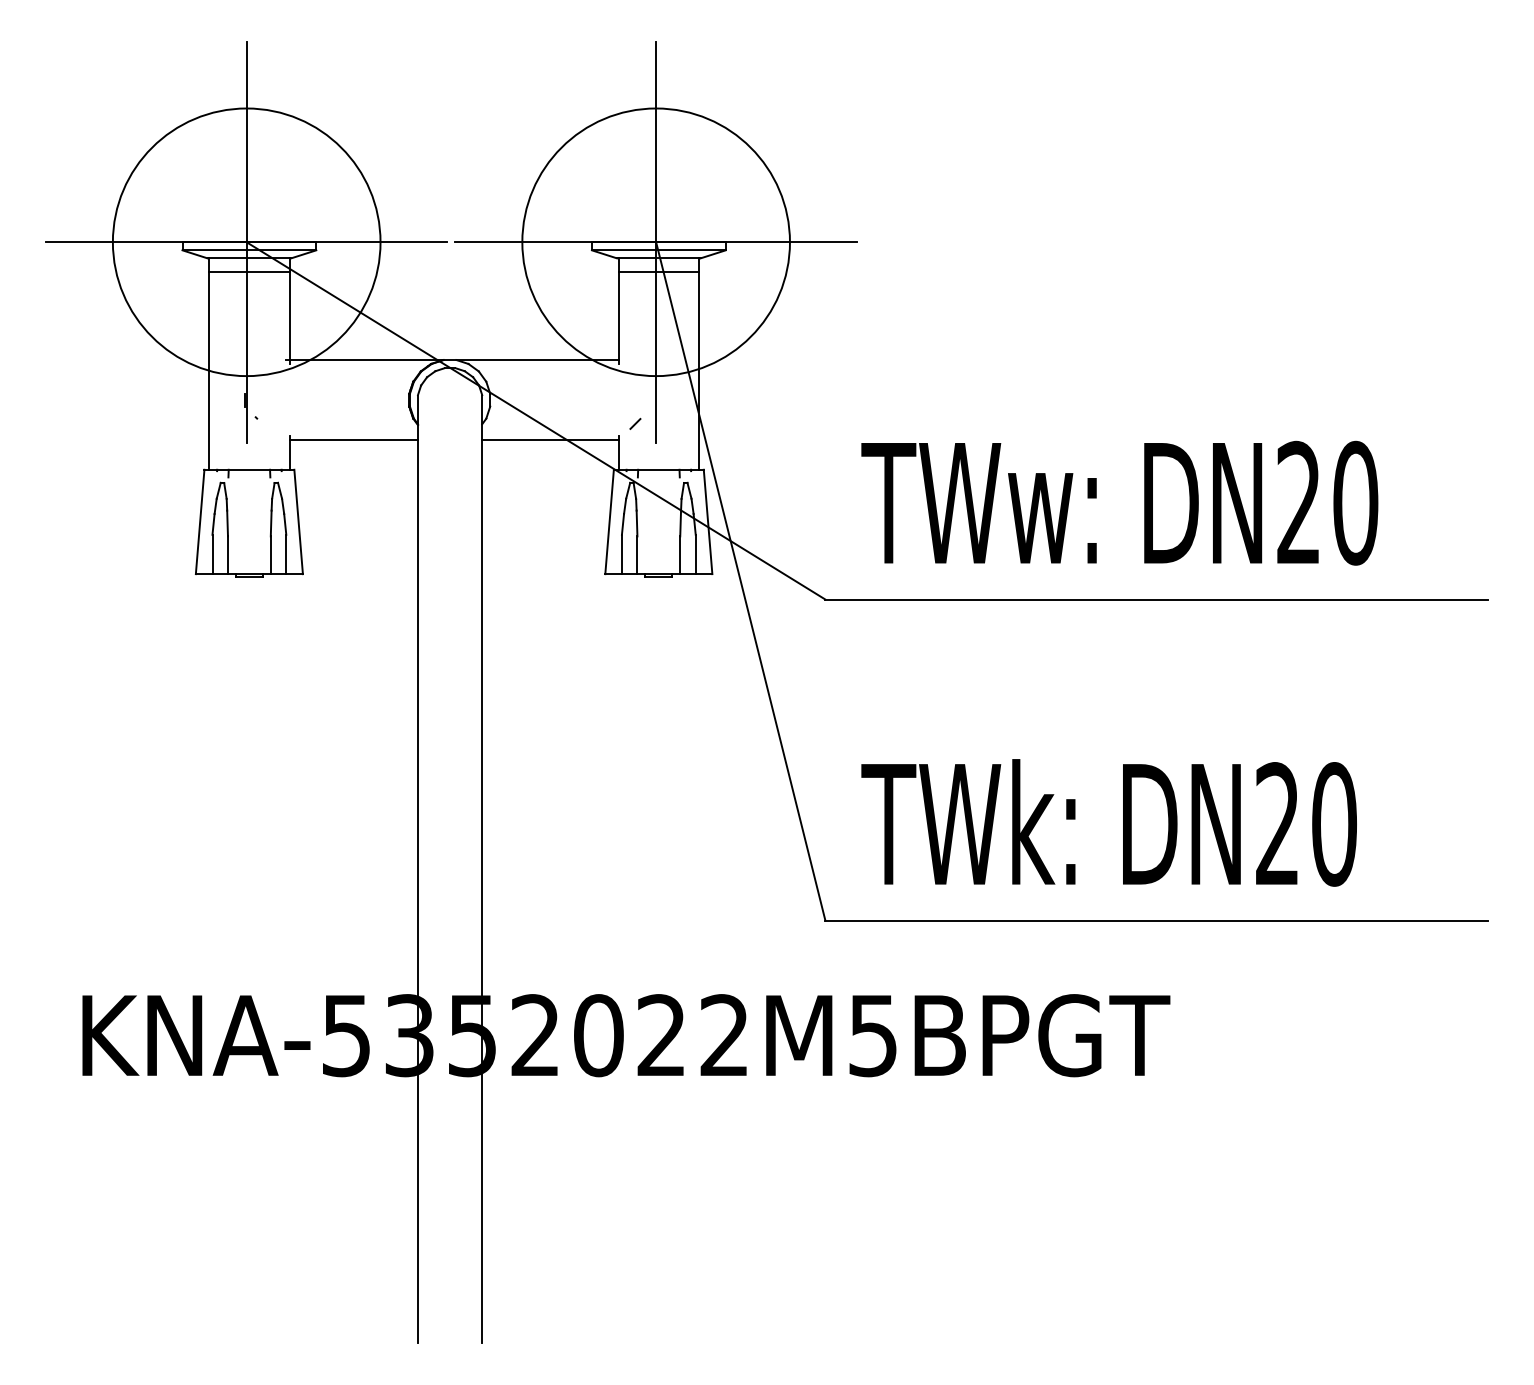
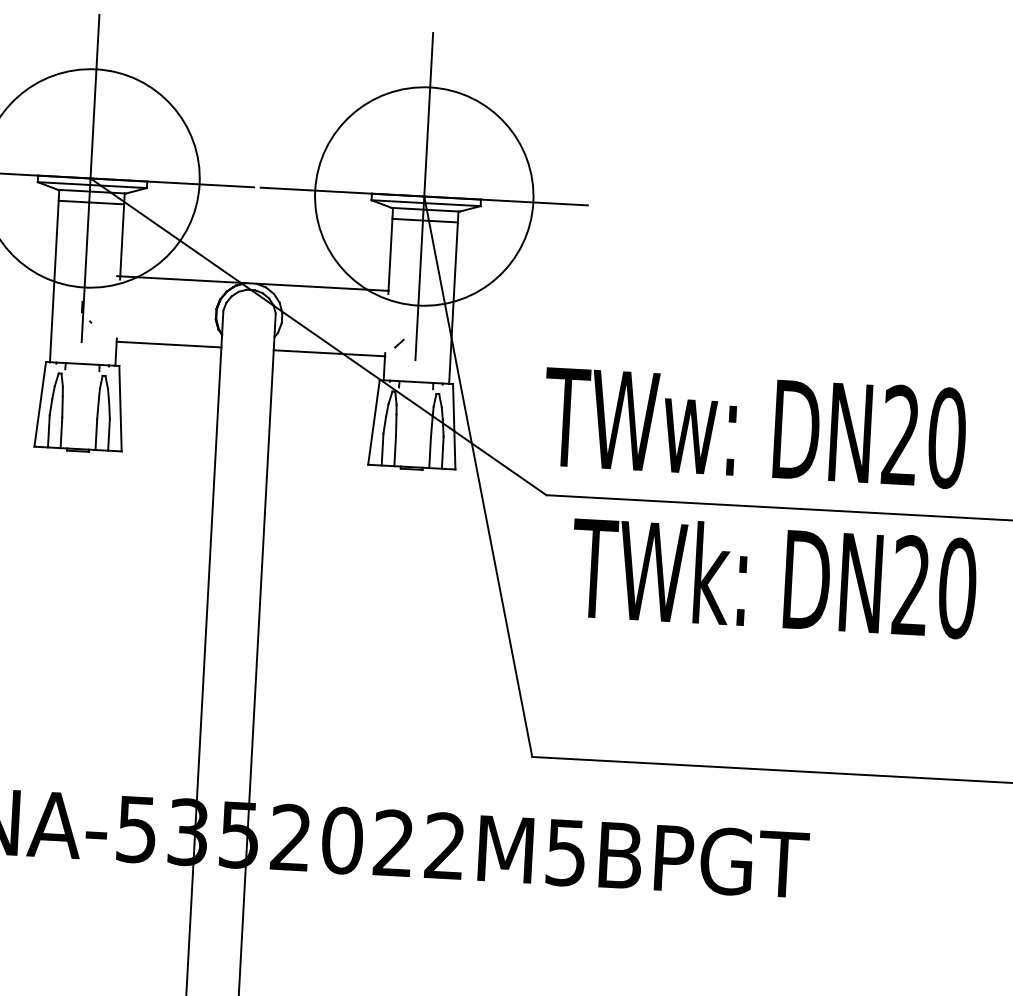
text: (1119, 502) -> (754, 427), moved
text: (1108, 822) -> (773, 576), moved

